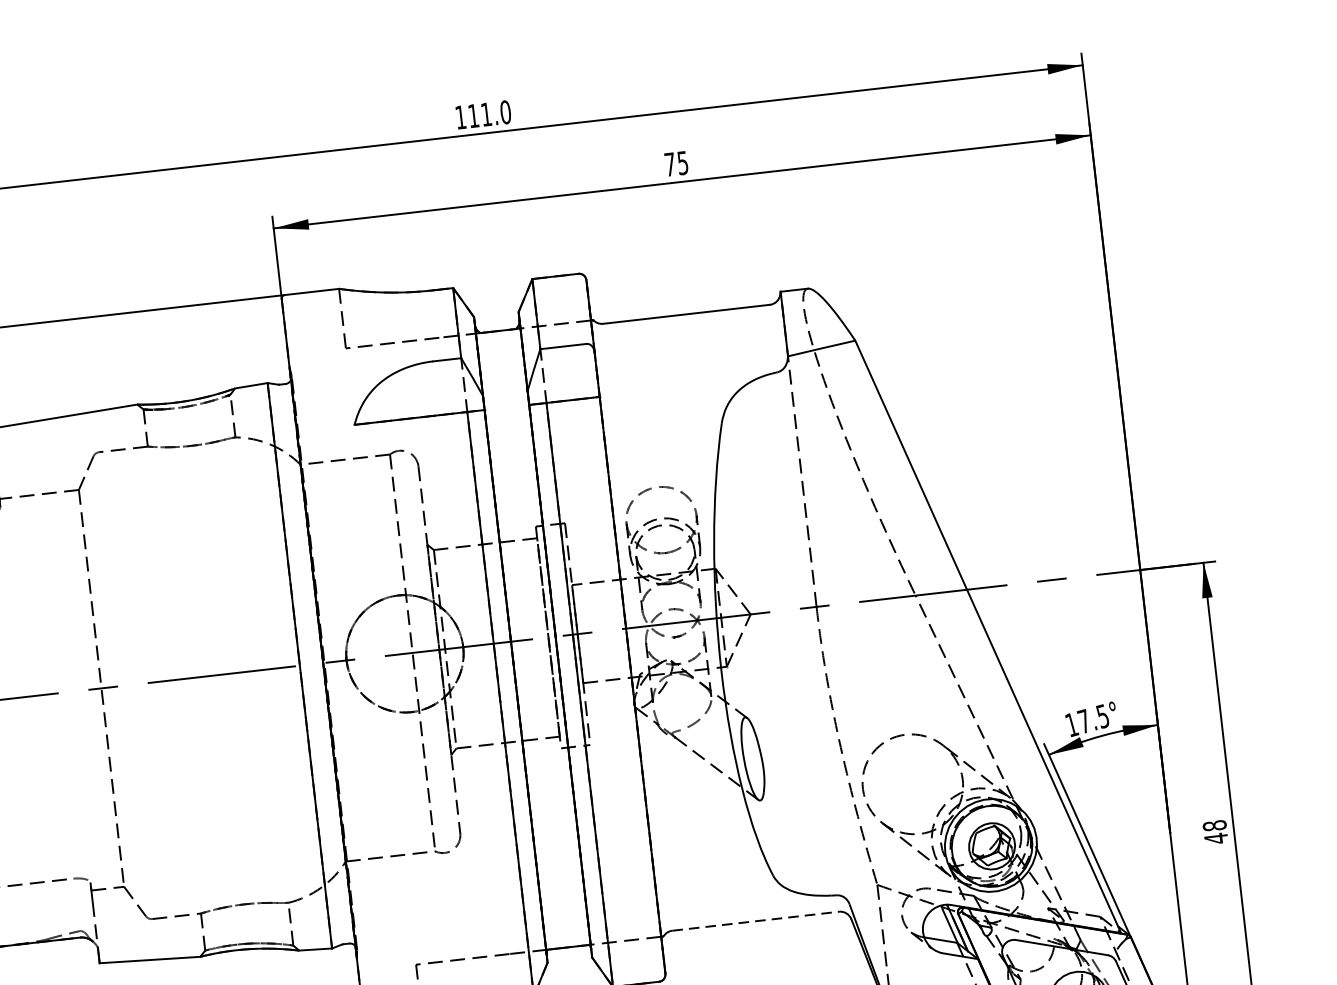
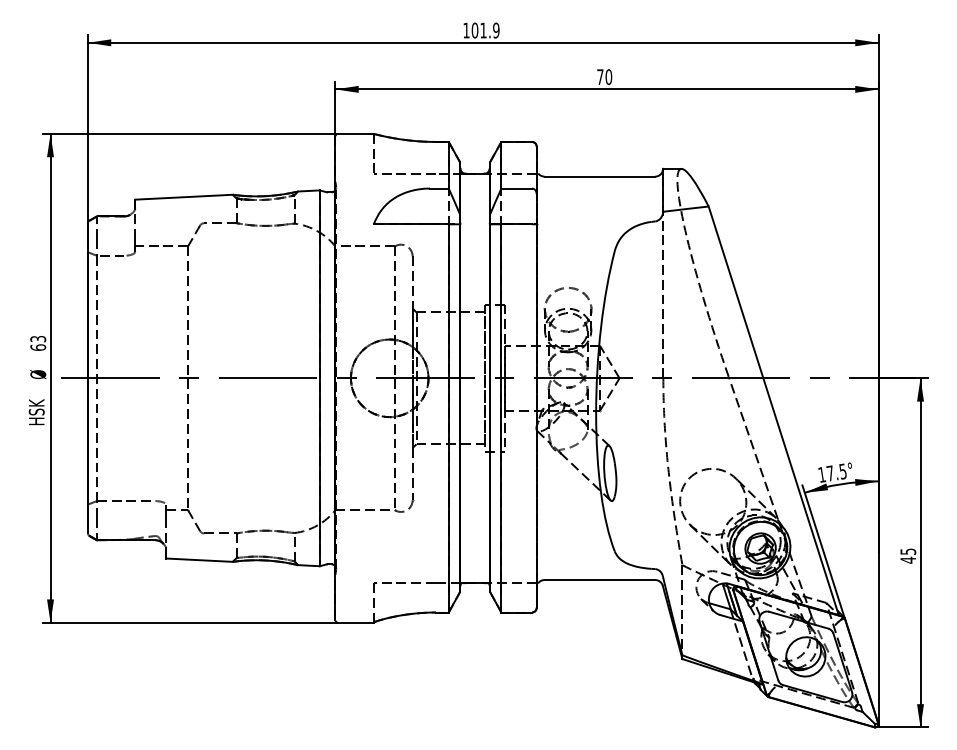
text: (489, 114) -> (485, 30), 111.0 -> 101.9
text: (682, 163) -> (608, 77), 75 -> 70
text: (1215, 825) -> (908, 551), 48 -> 45
line: (756, 921) -> (600, 580), dashed -> solid

